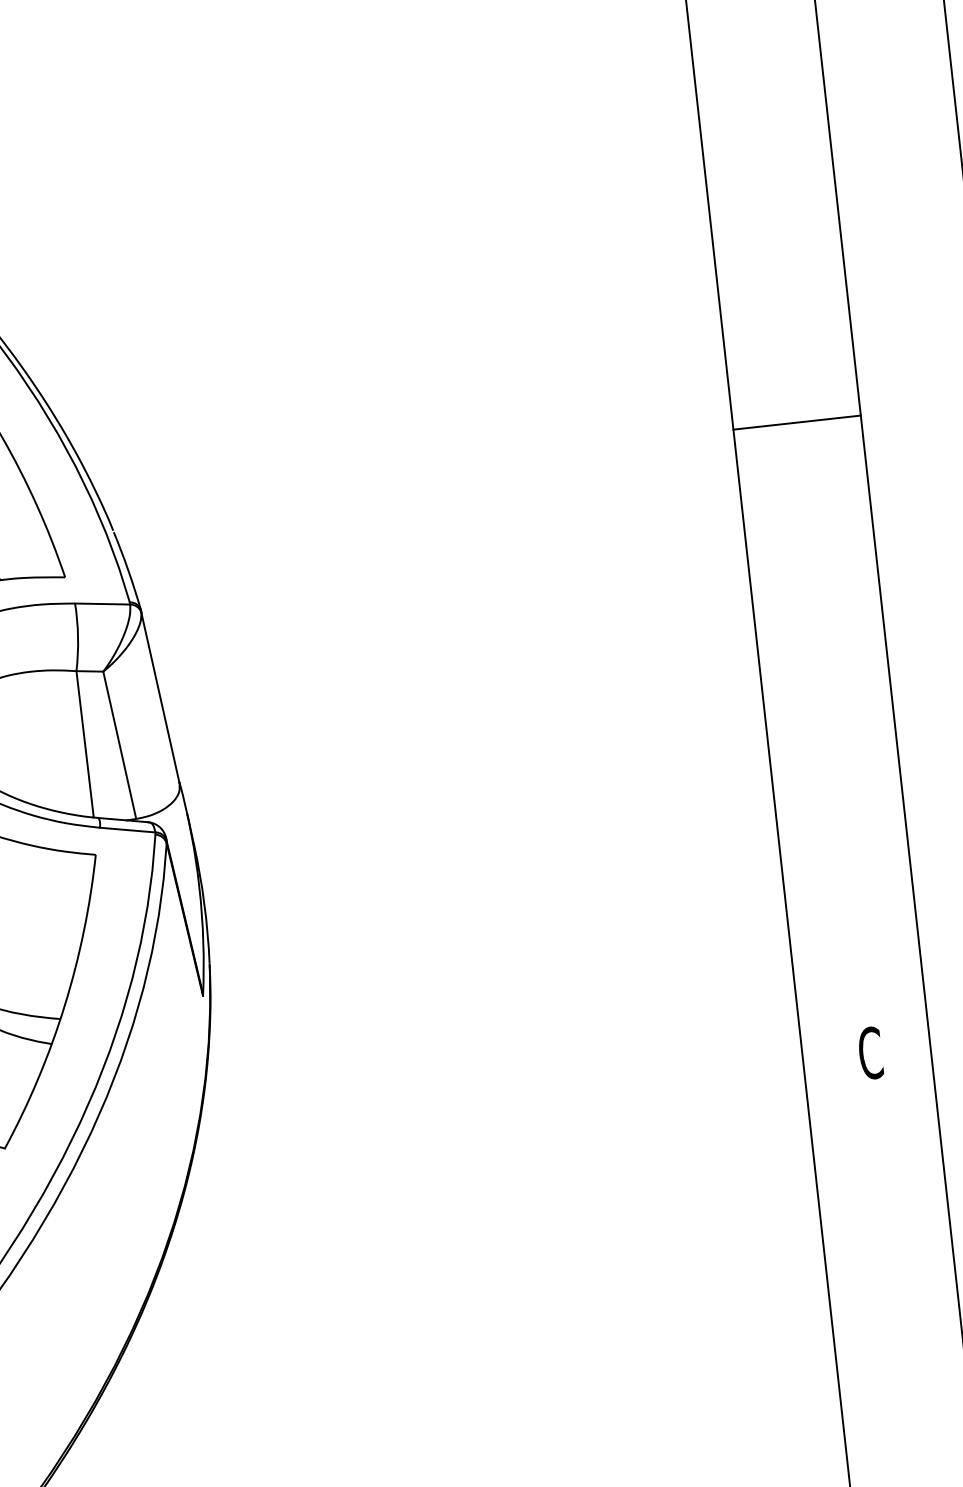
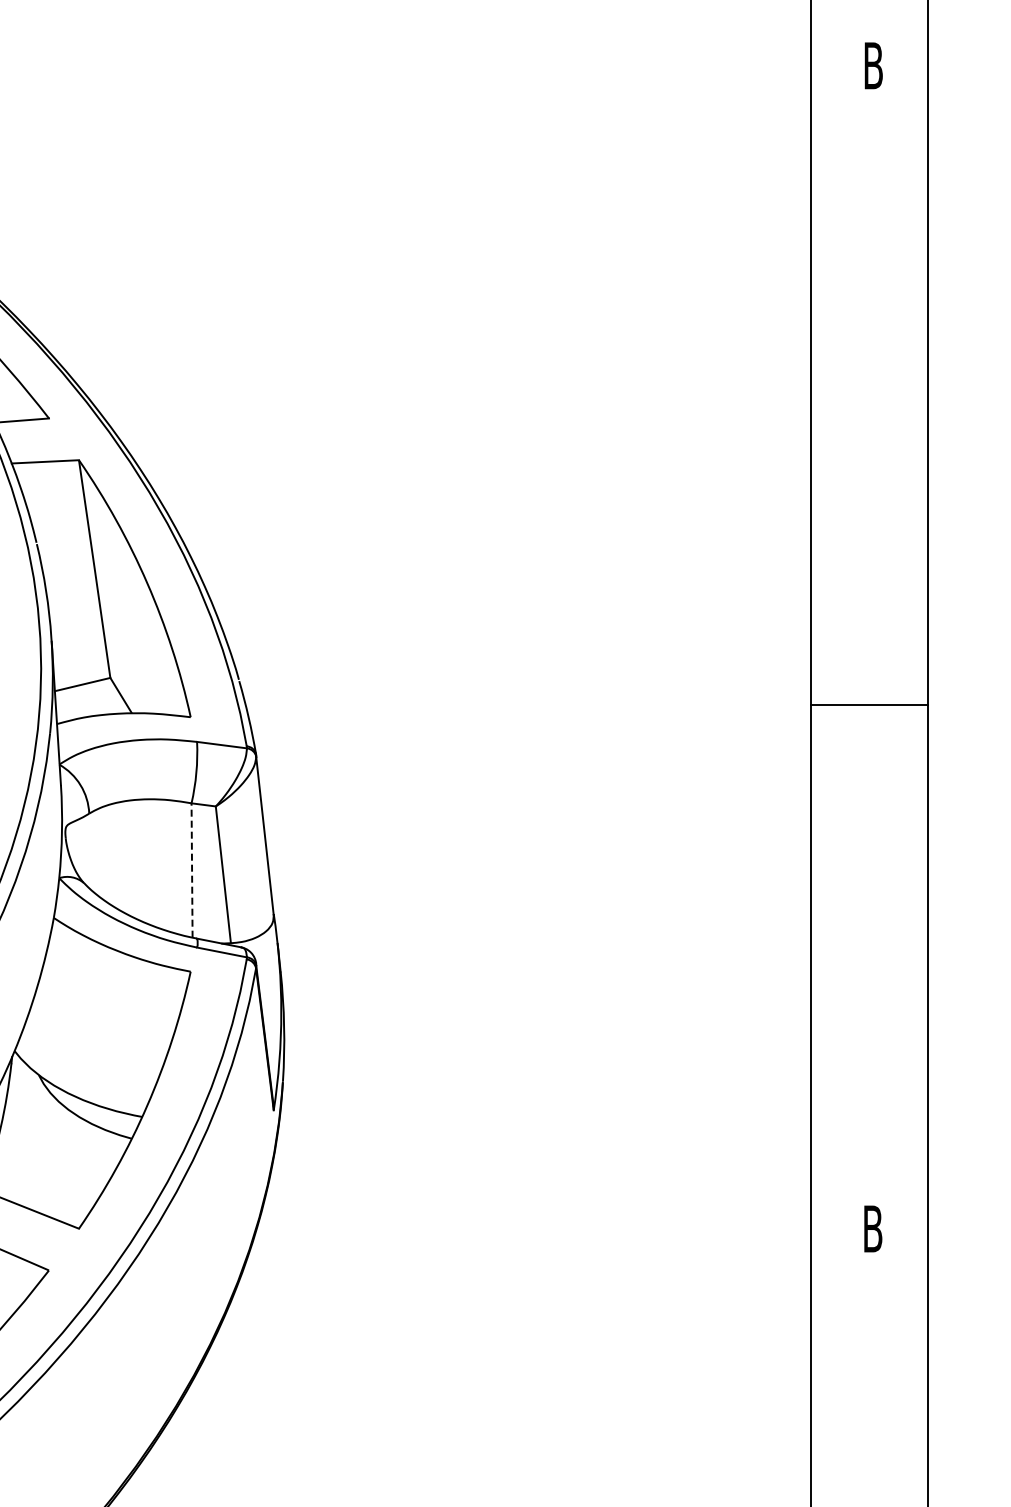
line: (796, 423) -> (868, 705), moved
line: (85, 744) -> (192, 870), solid -> dashed
text: (870, 1052) -> (872, 1228), C -> B

